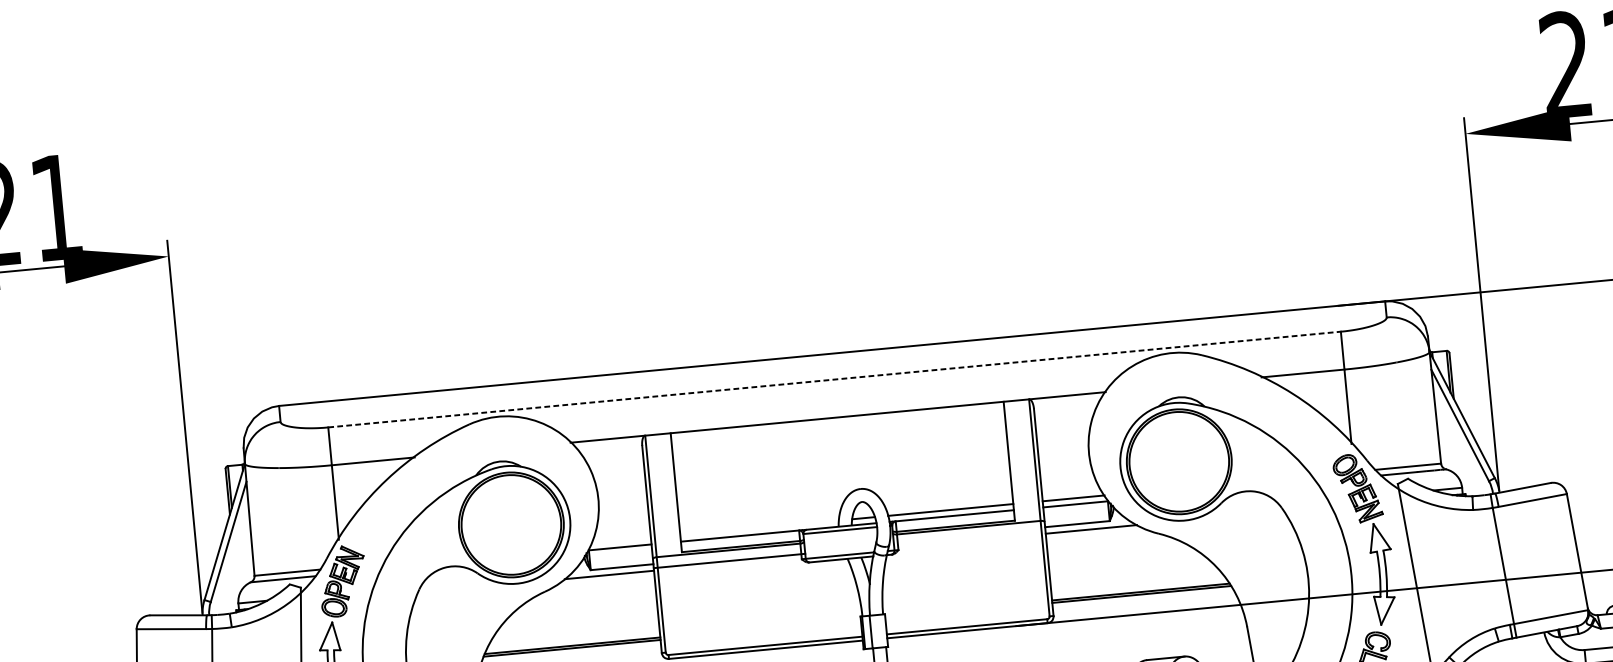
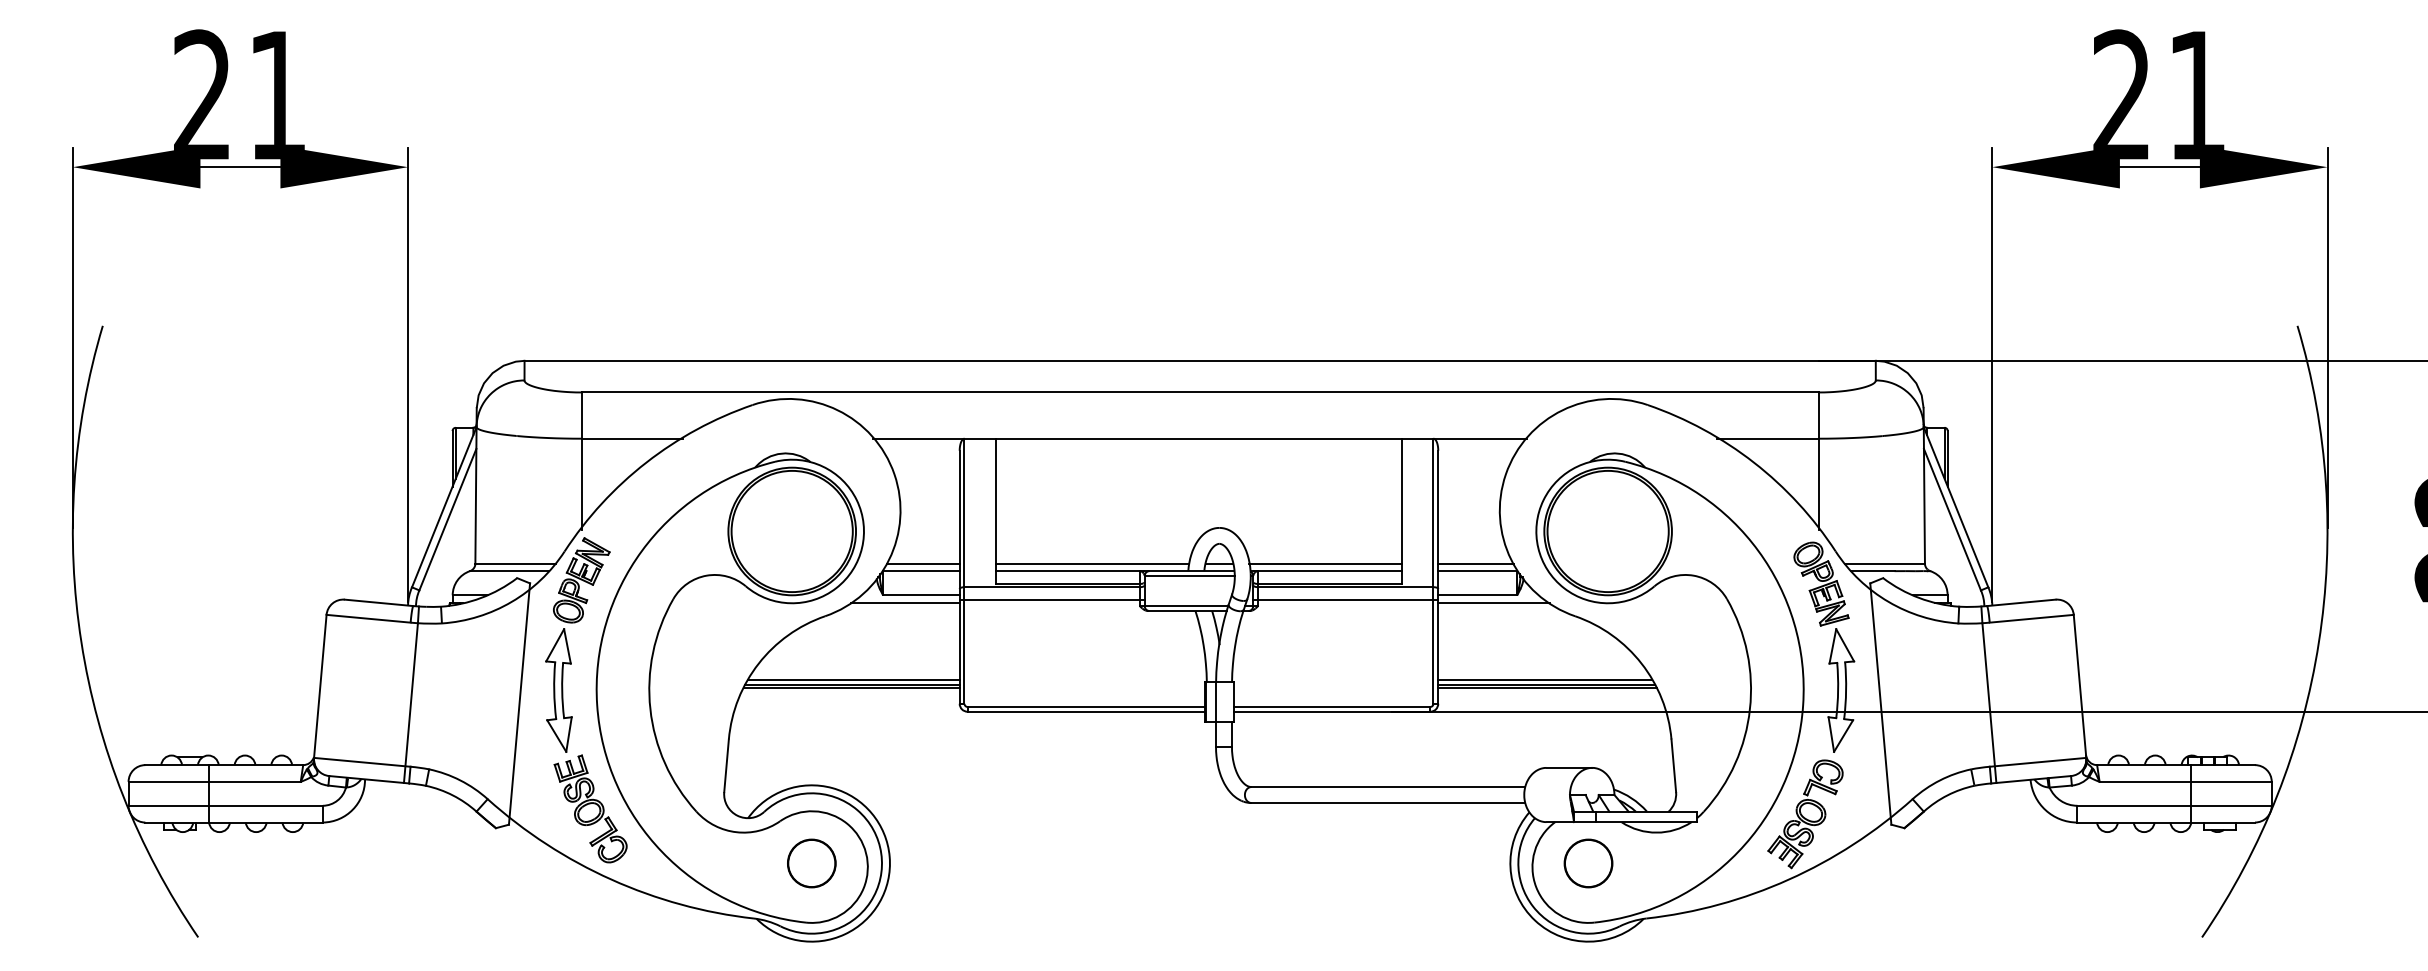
line: (834, 379) -> (1200, 392), dashed -> solid
line: (759, 527) -> (1092, 563), added
line: (969, 538) -> (1345, 600), added
line: (620, 541) -> (922, 563), added
line: (1139, 588) -> (1545, 680), added
line: (573, 642) -> (853, 680), added

